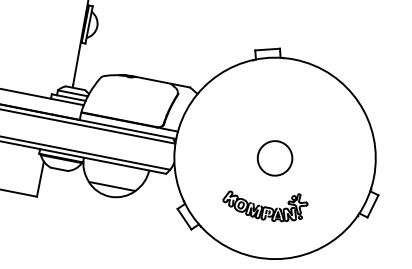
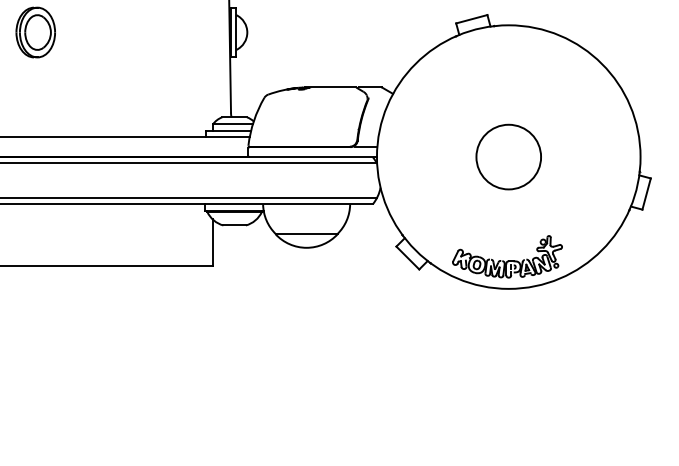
circle: (274, 157) -> (508, 156), size x1.43
part: (265, 203) -> (507, 256), moved

